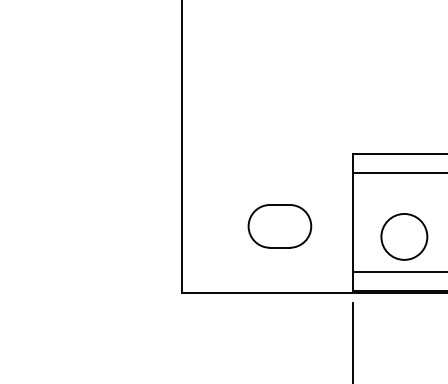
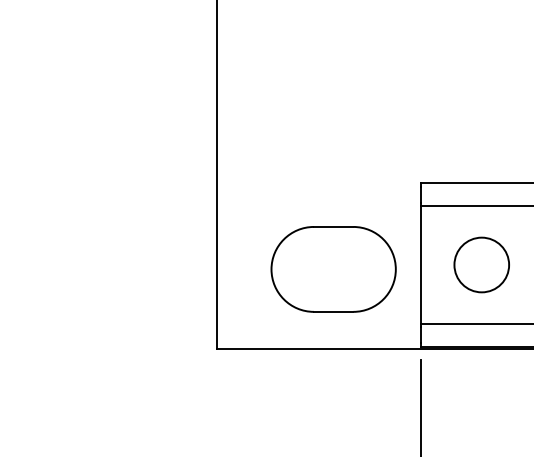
part: (279, 226) -> (333, 269), size x1.67
circle: (404, 236) -> (481, 264), moved

